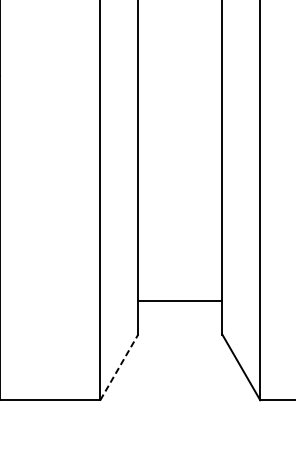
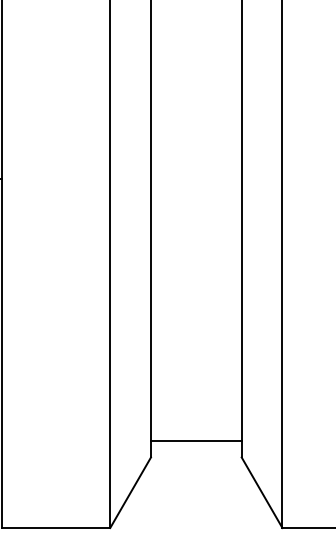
line: (180, 300) -> (196, 440), moved
line: (119, 367) -> (130, 492), dashed -> solid

